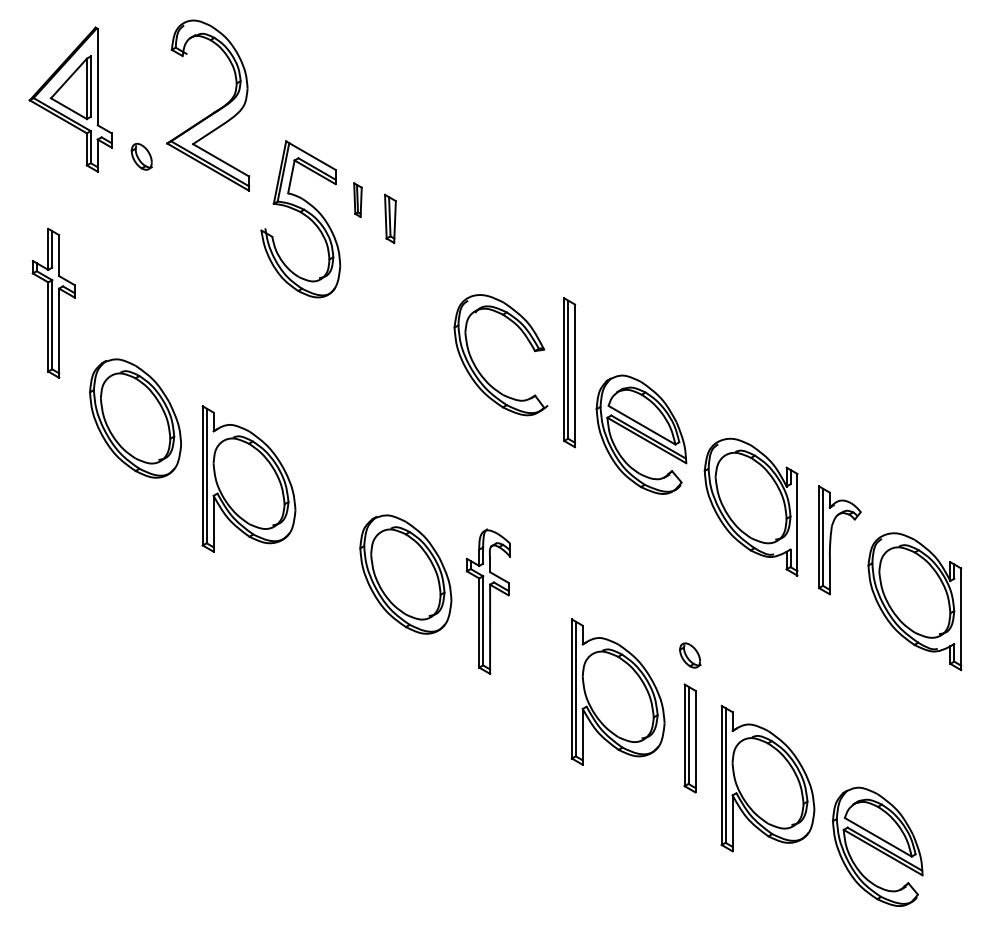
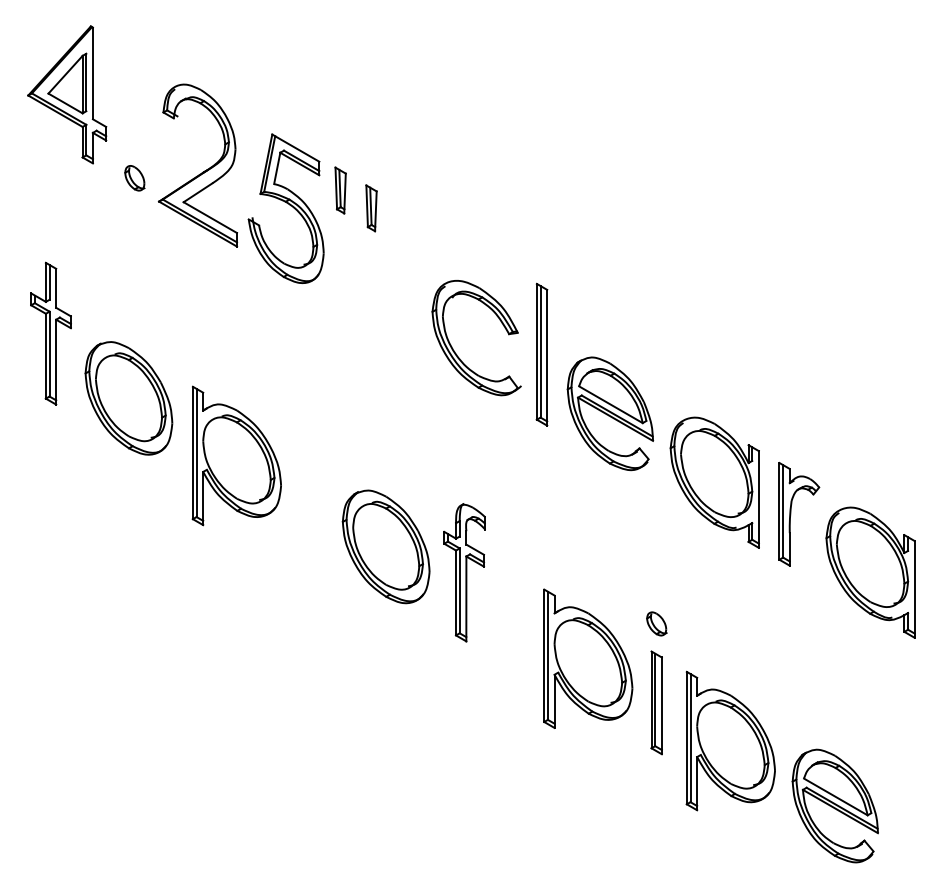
part: (211, 112) -> (201, 172), moved
part: (141, 157) -> (134, 178), moved
part: (357, 200) -> (340, 190), size x1.43
part: (53, 303) -> (50, 333), moved

